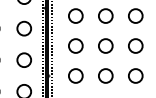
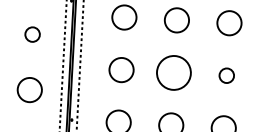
circle: (23, 28) -> (31, 34), size x0.6
circle: (105, 45) -> (173, 71), size x1.4
circle: (135, 45) -> (226, 74), size x0.6

